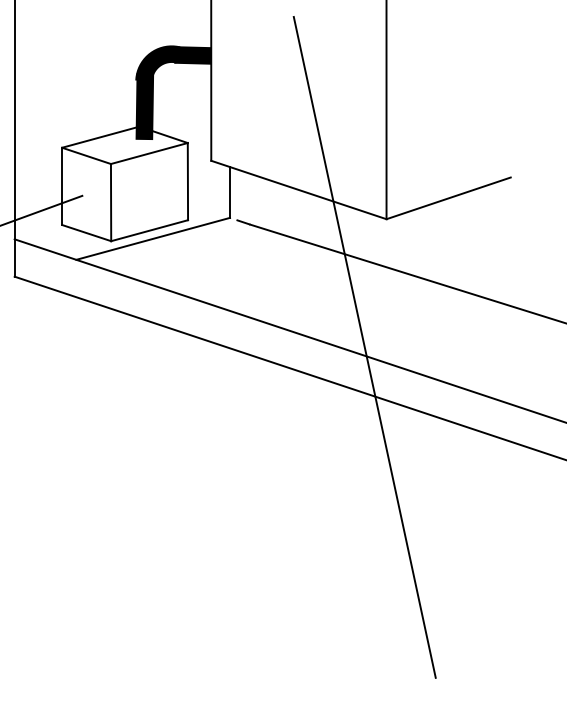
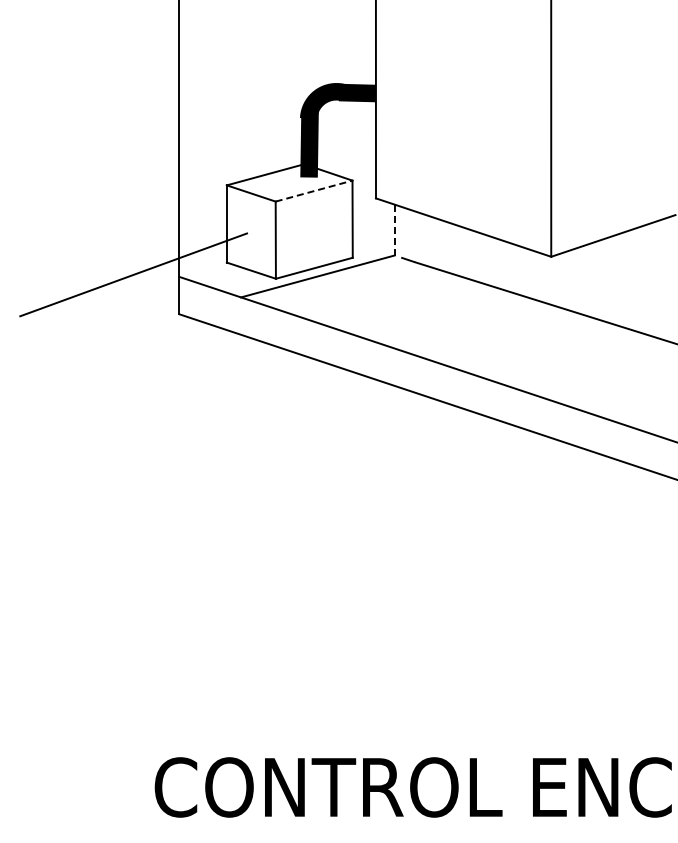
line: (149, 153) -> (314, 191), solid -> dashed
line: (229, 192) -> (394, 230), solid -> dashed
line: (364, 346) -> (529, 384), removed

